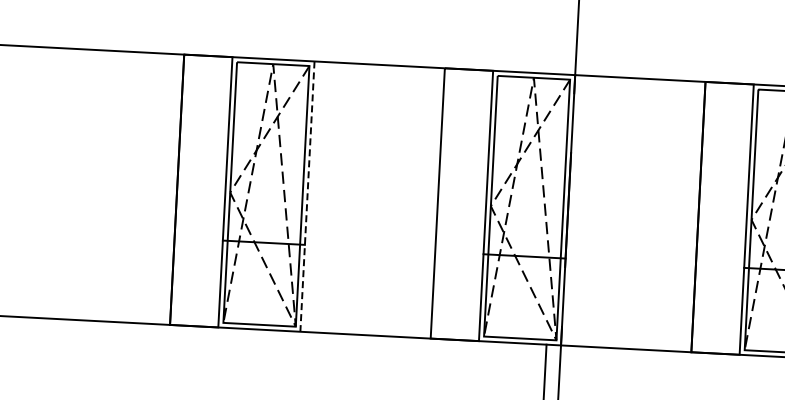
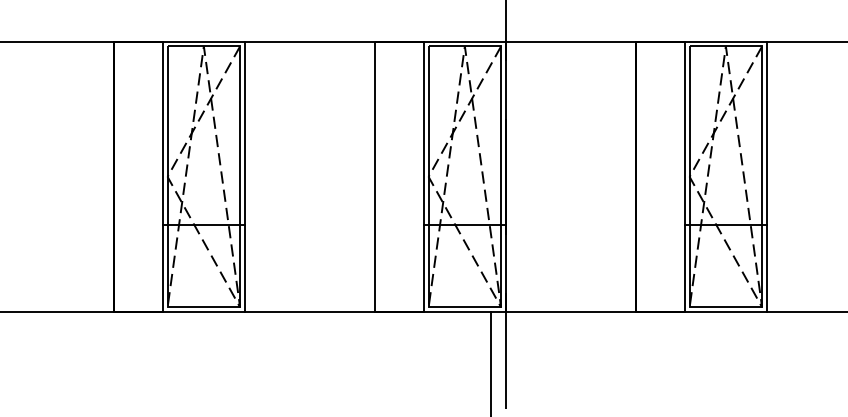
line: (306, 197) -> (244, 177), dashed -> solid

